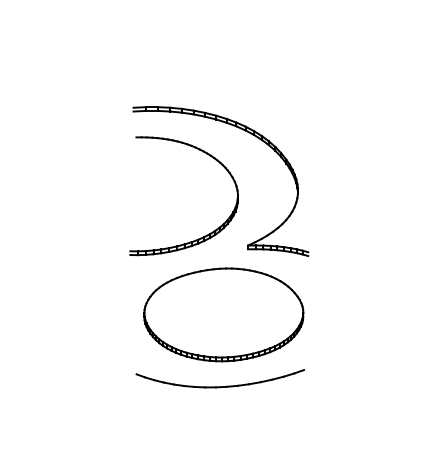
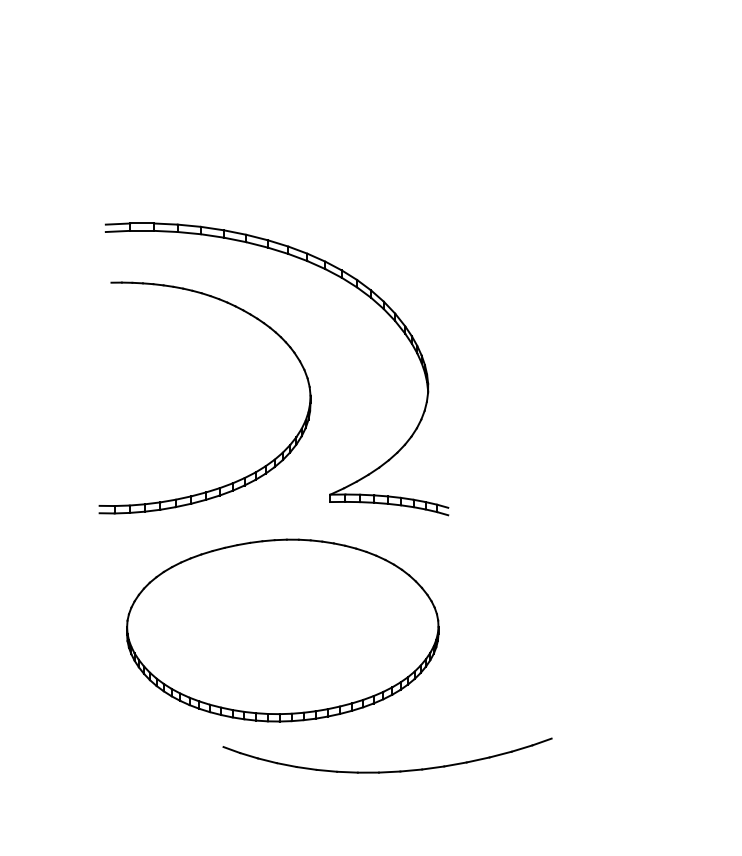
part: (219, 386) -> (385, 770), moved

